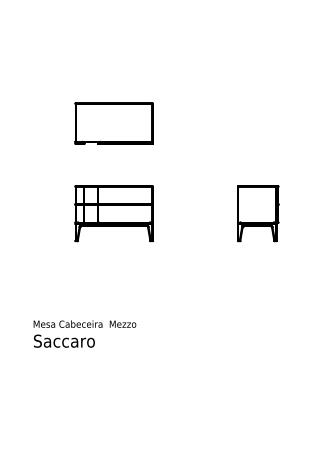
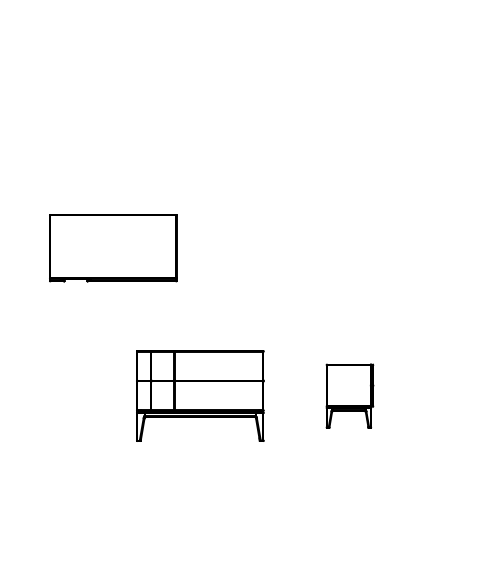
part: (113, 213) -> (199, 395), moved
part: (258, 213) -> (350, 395), size x0.7

